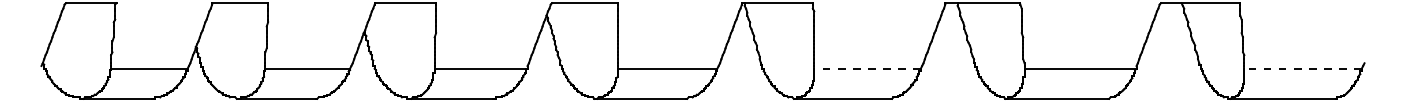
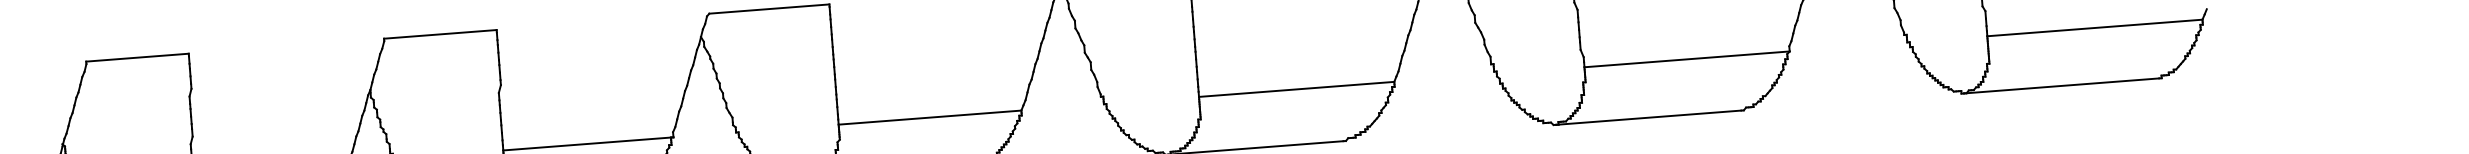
line: (867, 68) -> (1296, 88), dashed -> solid
line: (1303, 68) -> (2095, 27), dashed -> solid

